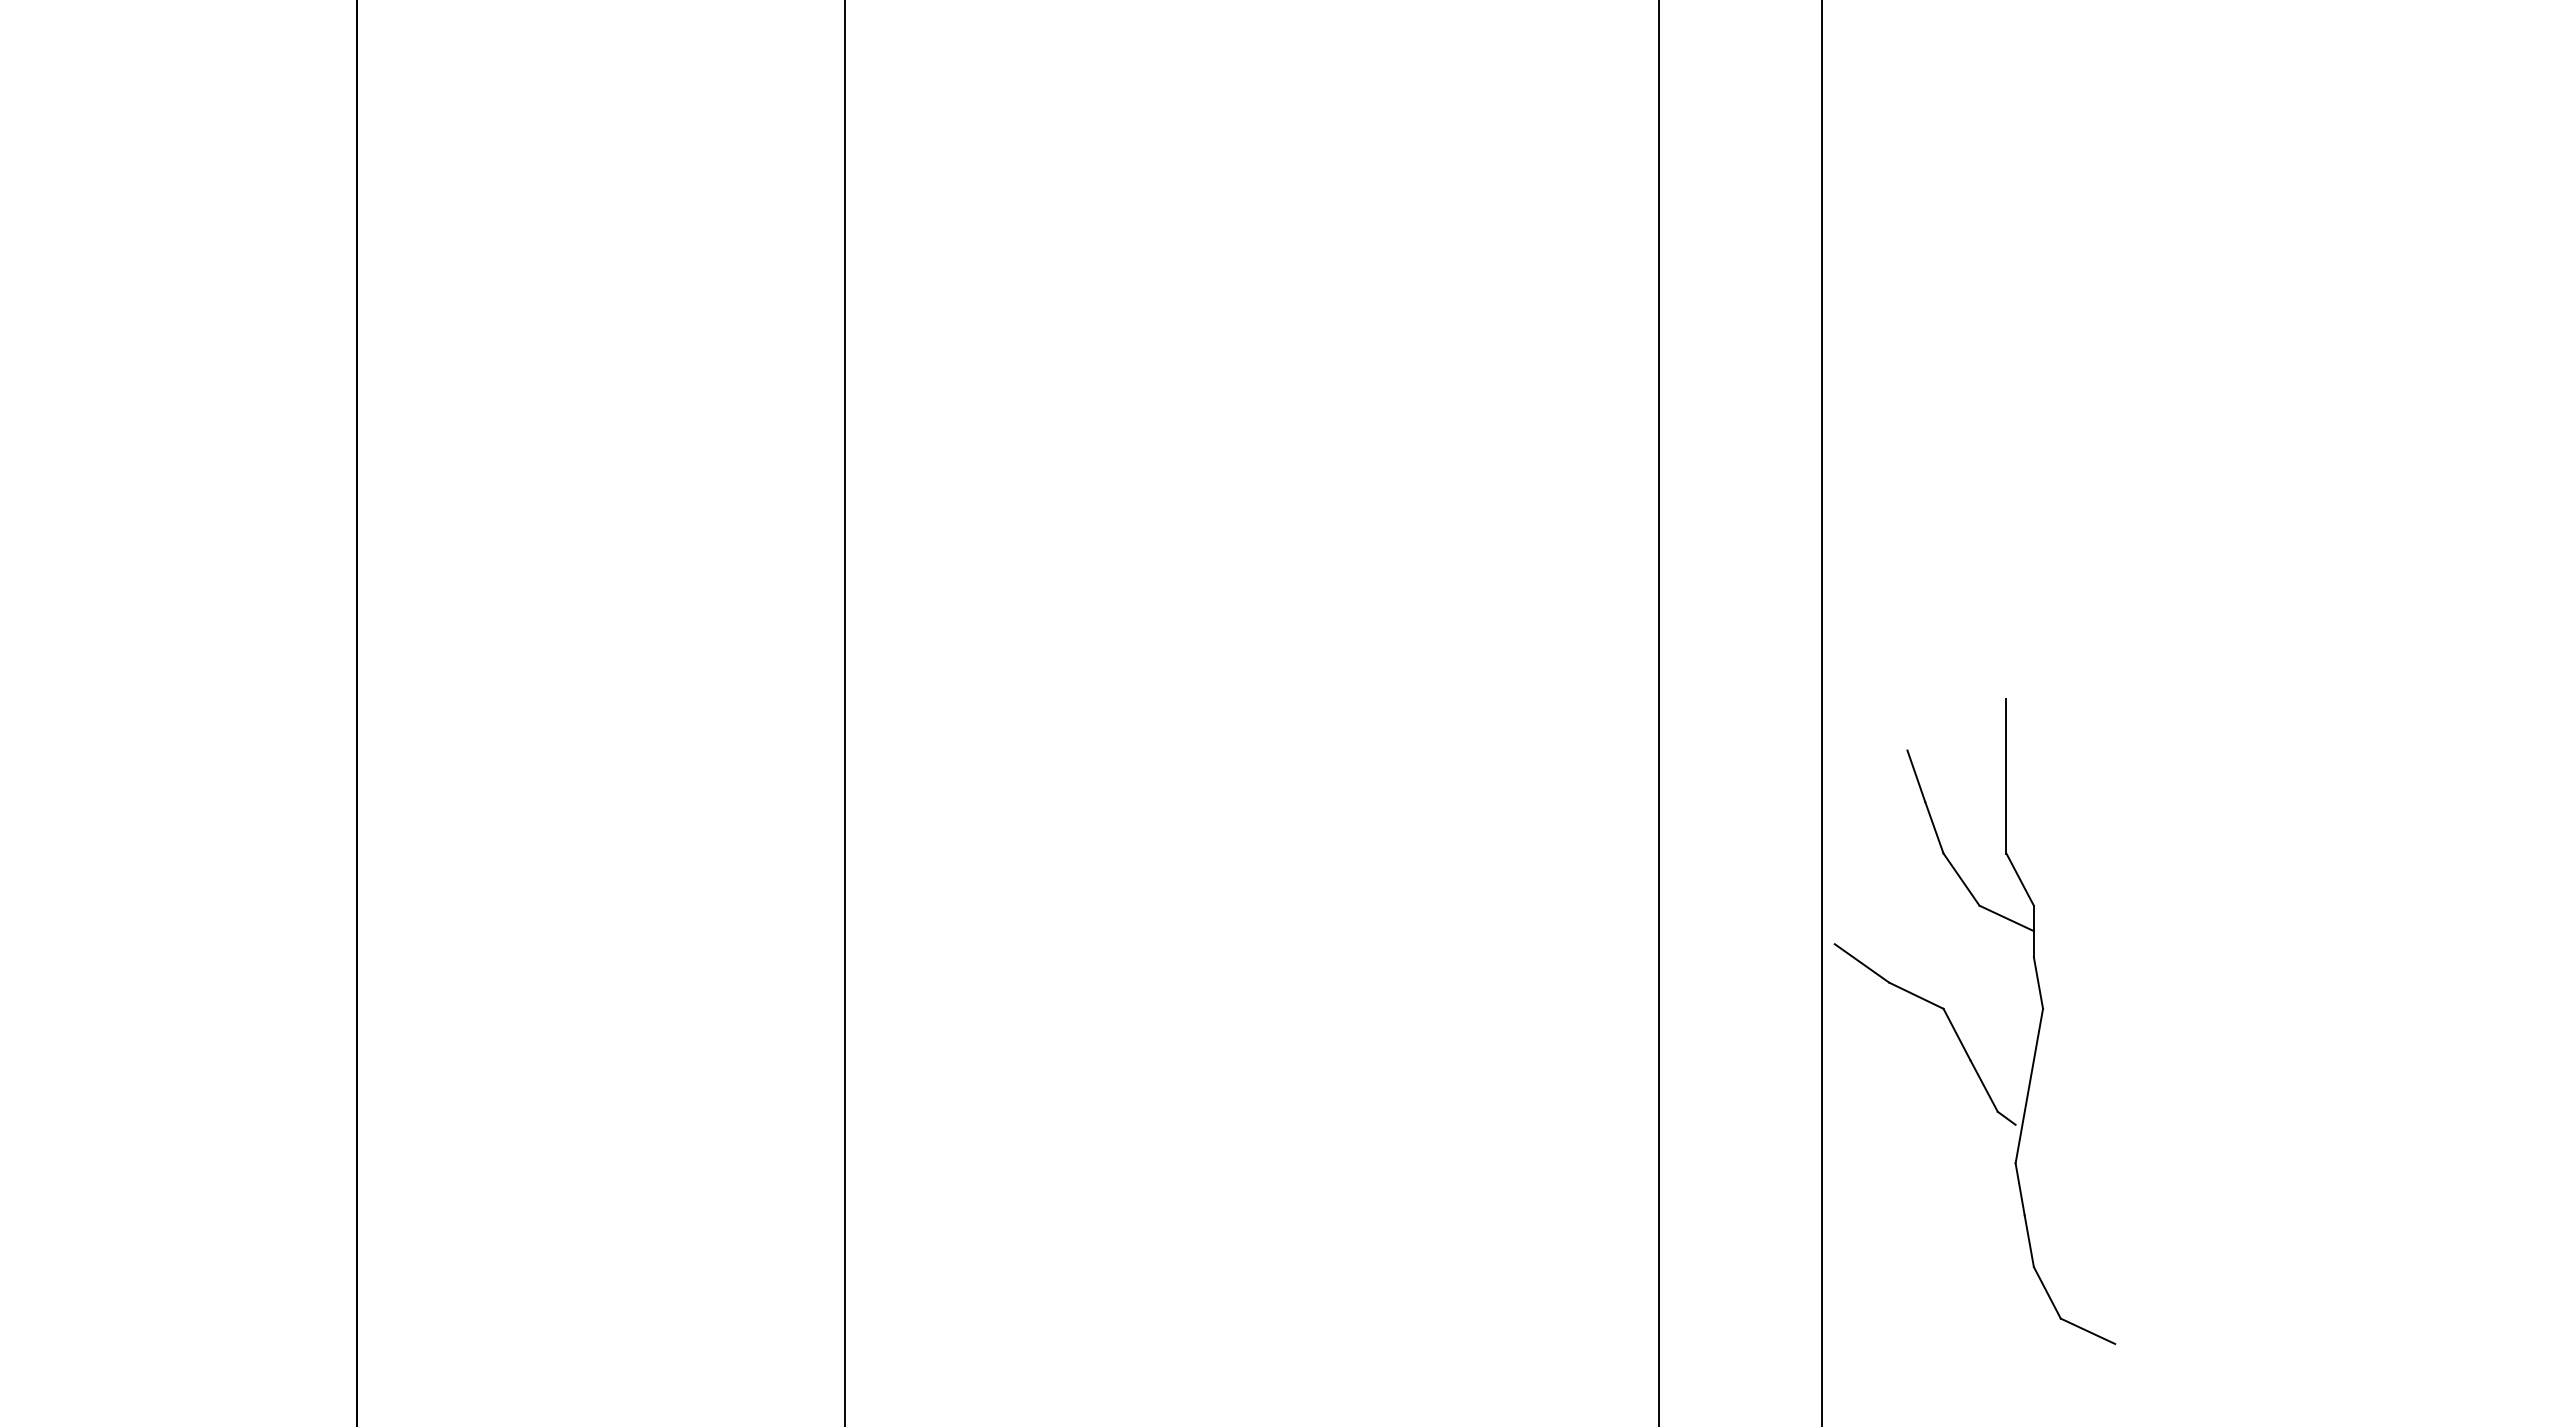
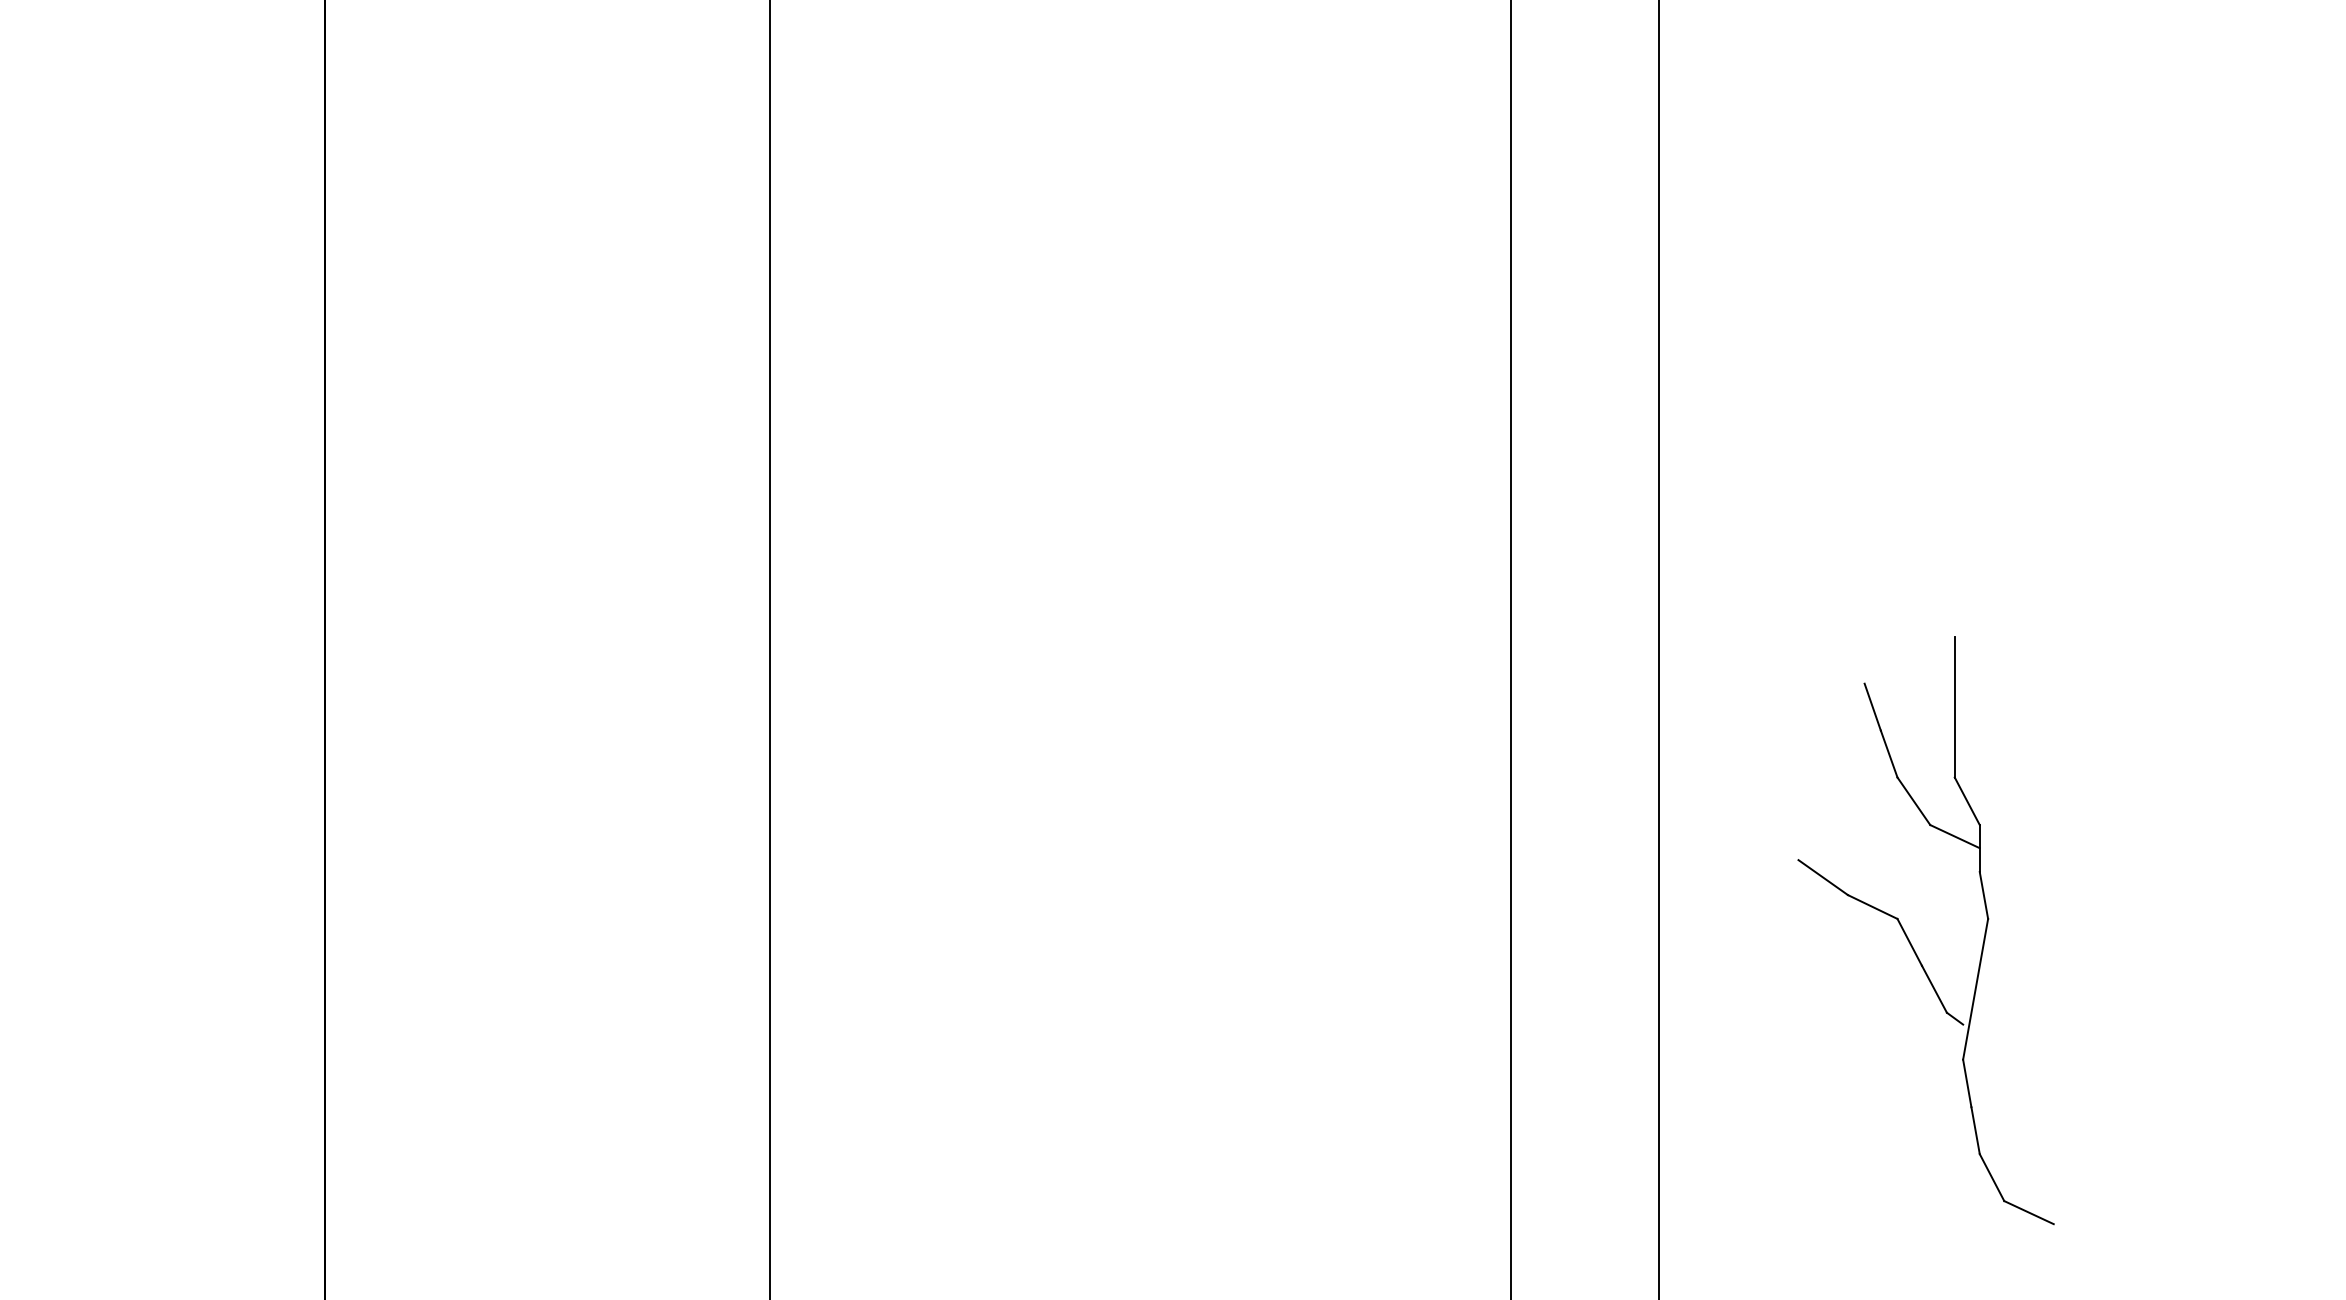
part: (1956, 1031) -> (1909, 939), moved

